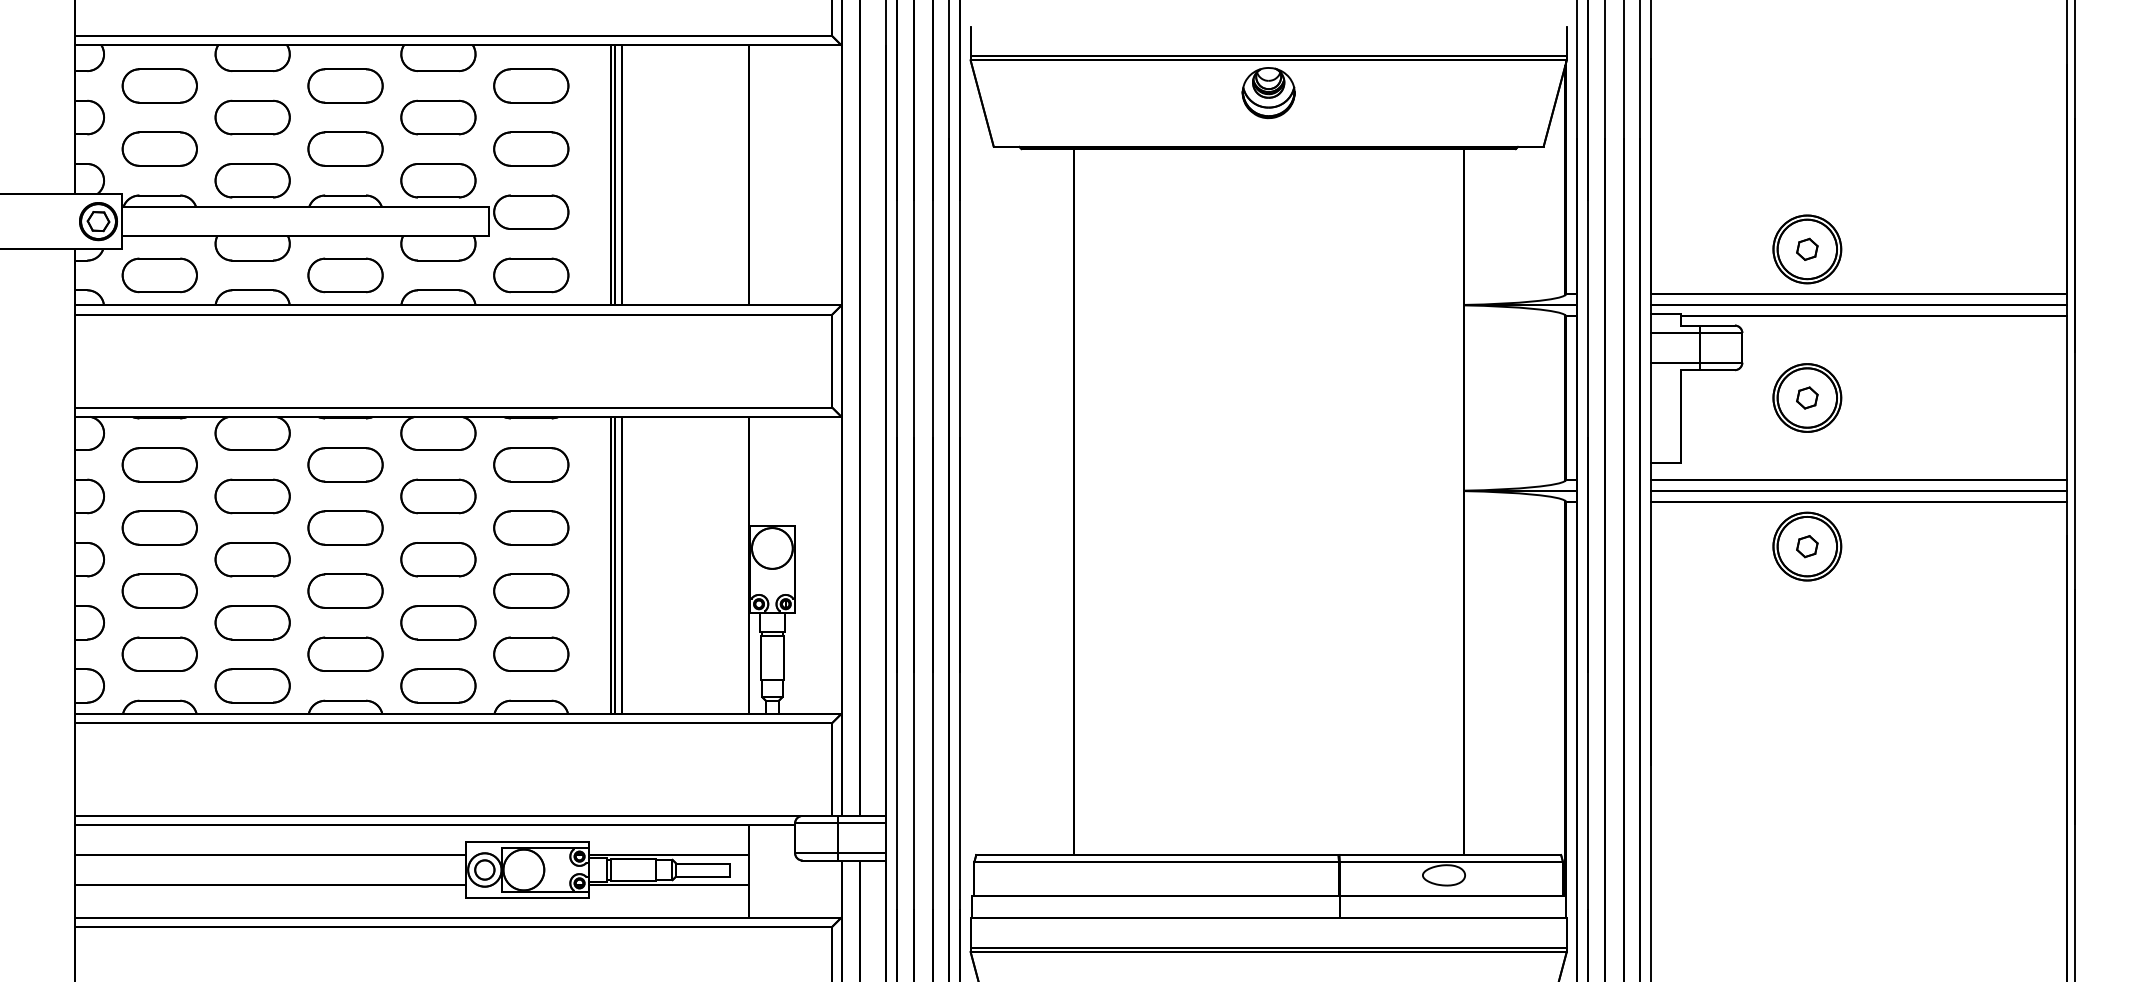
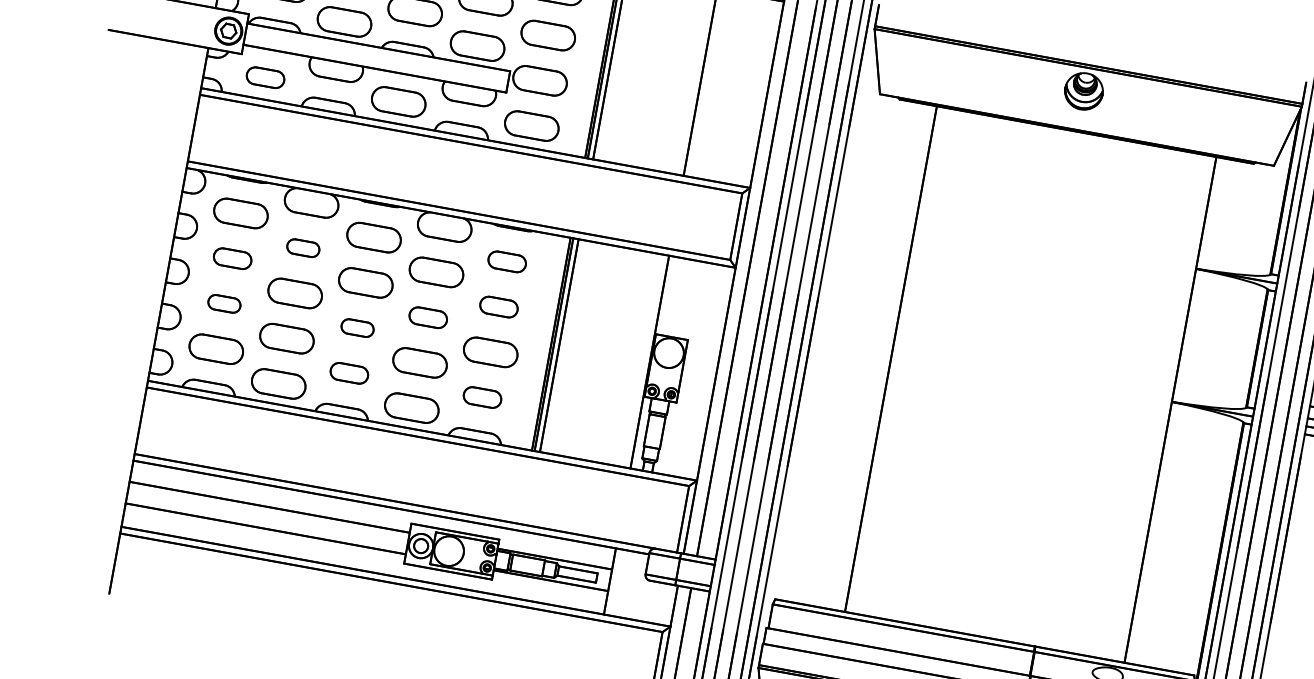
part: (159, 275) -> (265, 77), size x0.7
part: (531, 464) -> (507, 261), size x0.7
part: (252, 496) -> (303, 248), size x0.6
part: (159, 527) -> (232, 258), size x0.7
part: (531, 527) -> (499, 306), size x0.7
part: (438, 559) -> (428, 317), size x0.7
part: (159, 590) -> (224, 303), size x0.6
part: (345, 590) -> (357, 327), size x0.6
part: (345, 653) -> (349, 372), size x0.7
part: (531, 653) -> (482, 397), size x0.7

